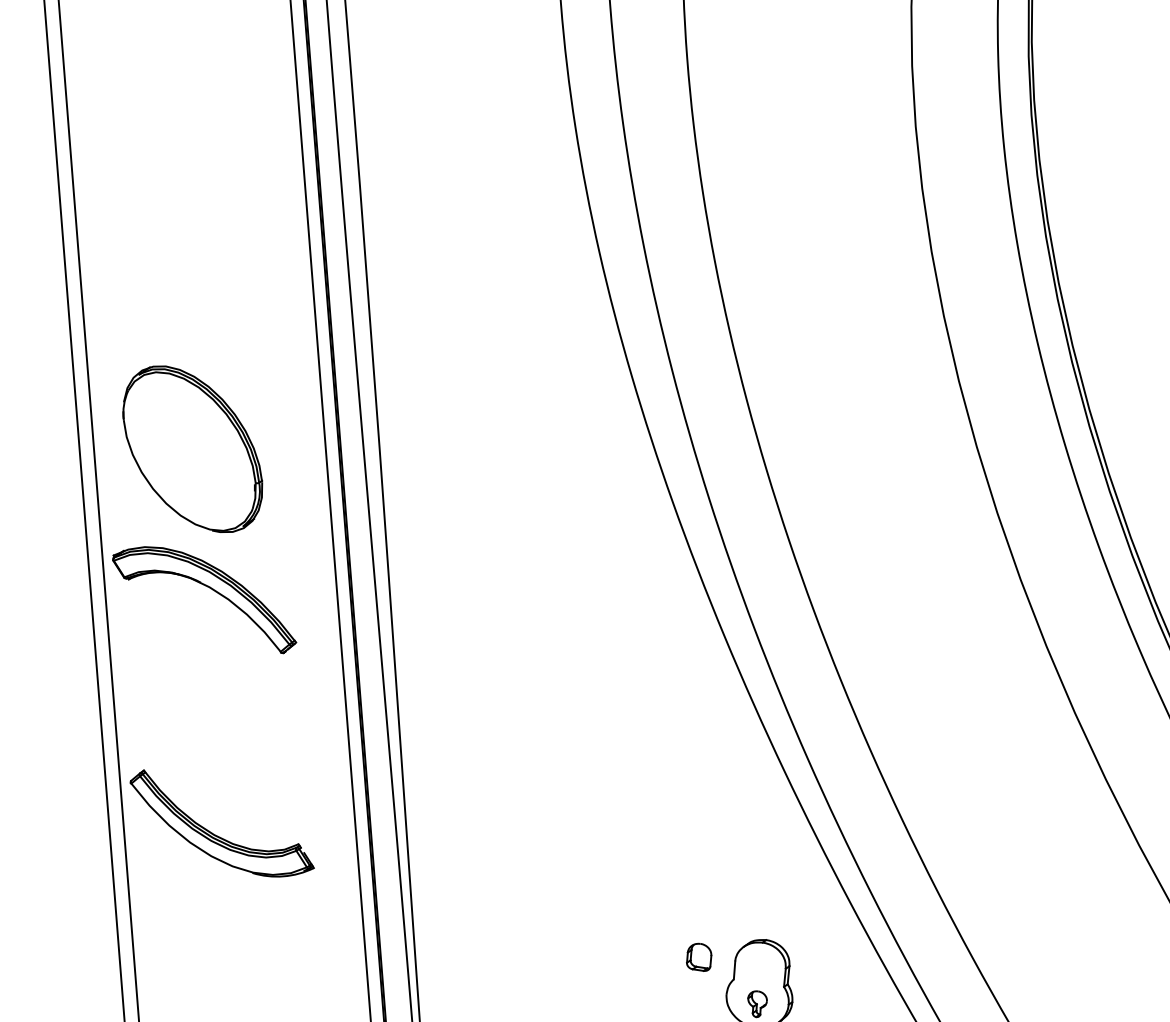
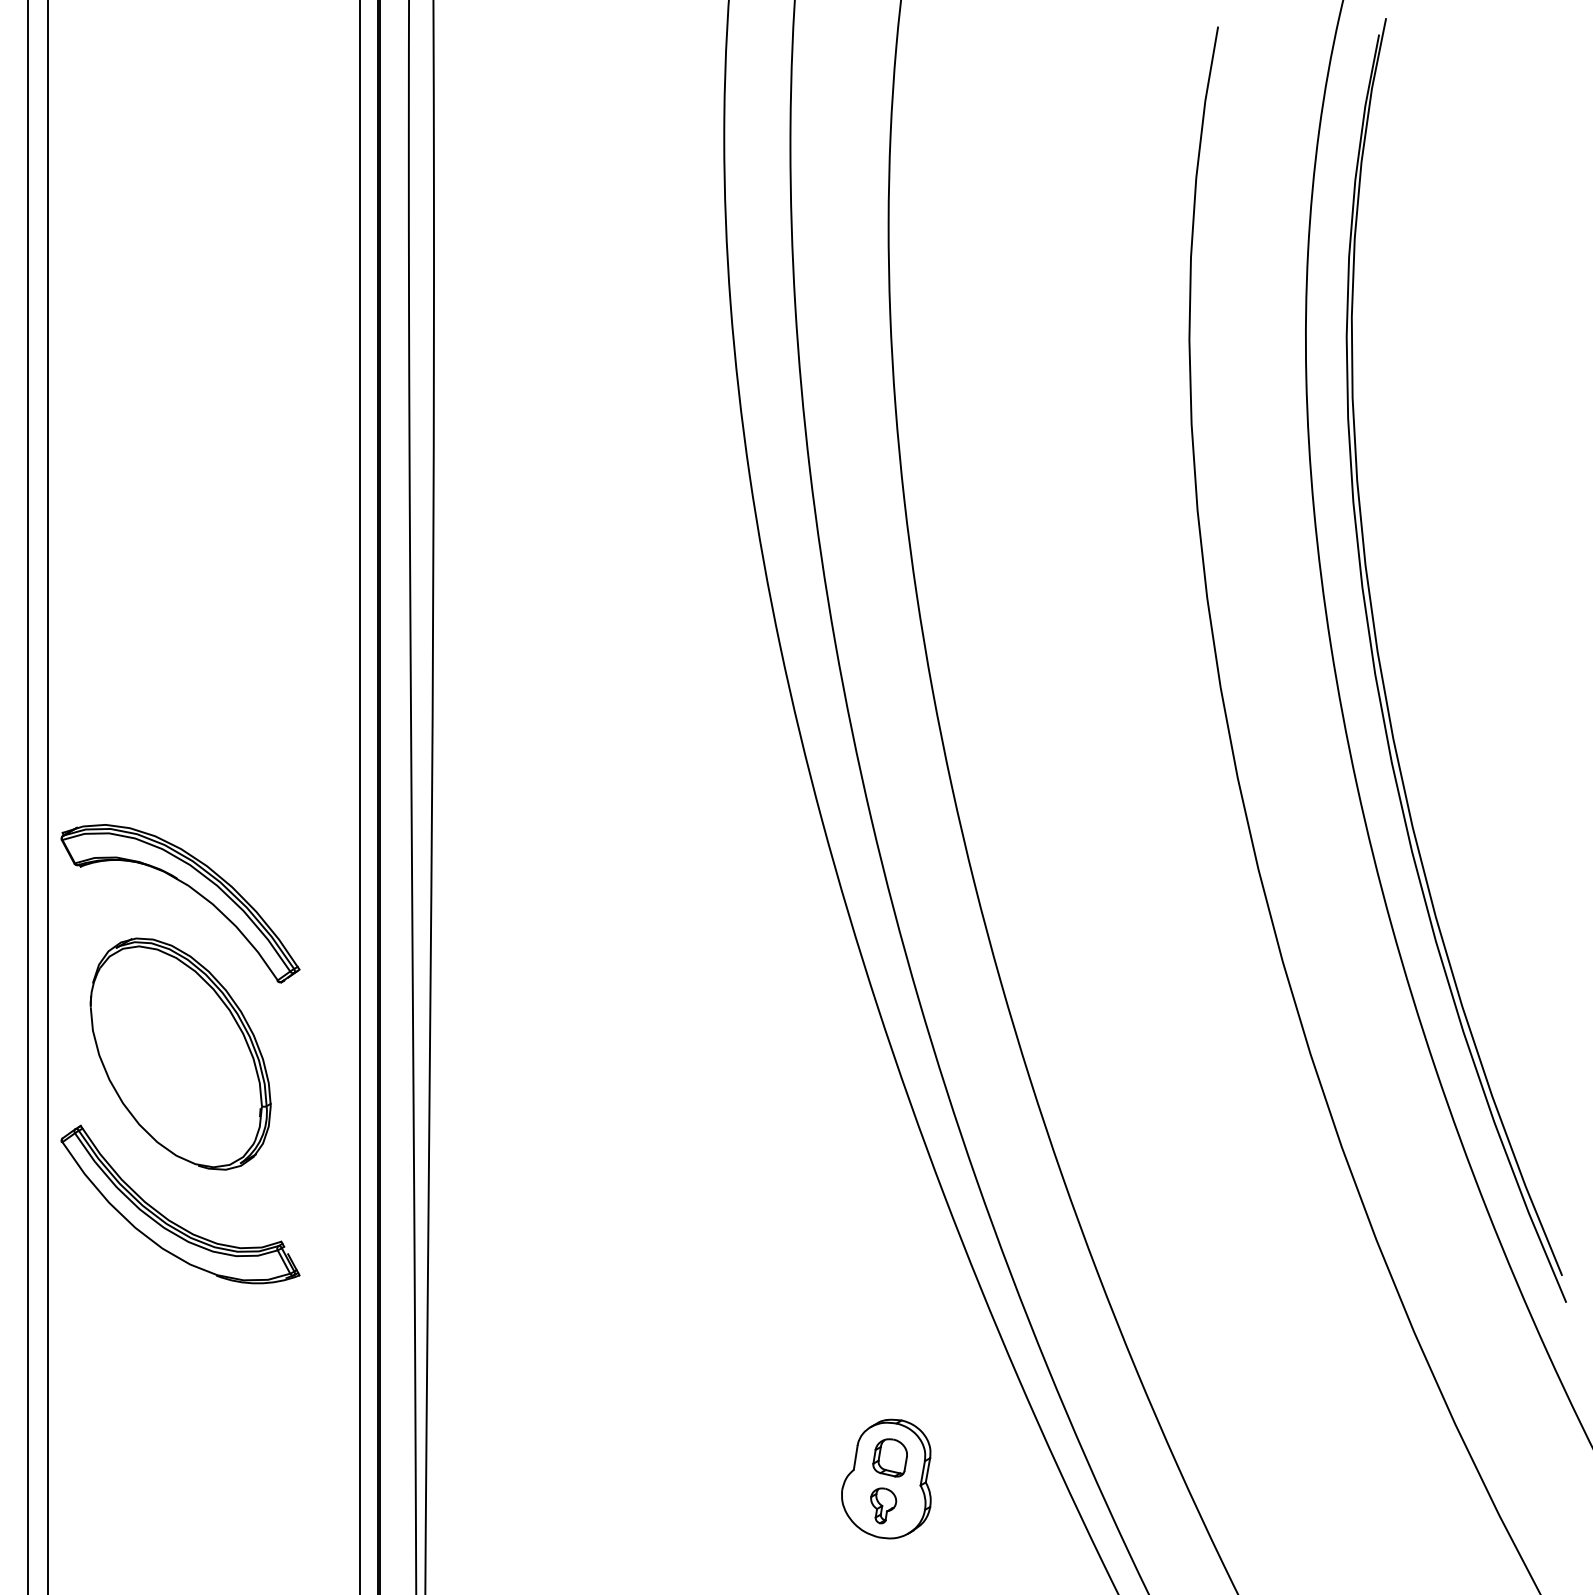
part: (192, 448) -> (180, 1053), moved
part: (698, 957) -> (889, 1457), moved

